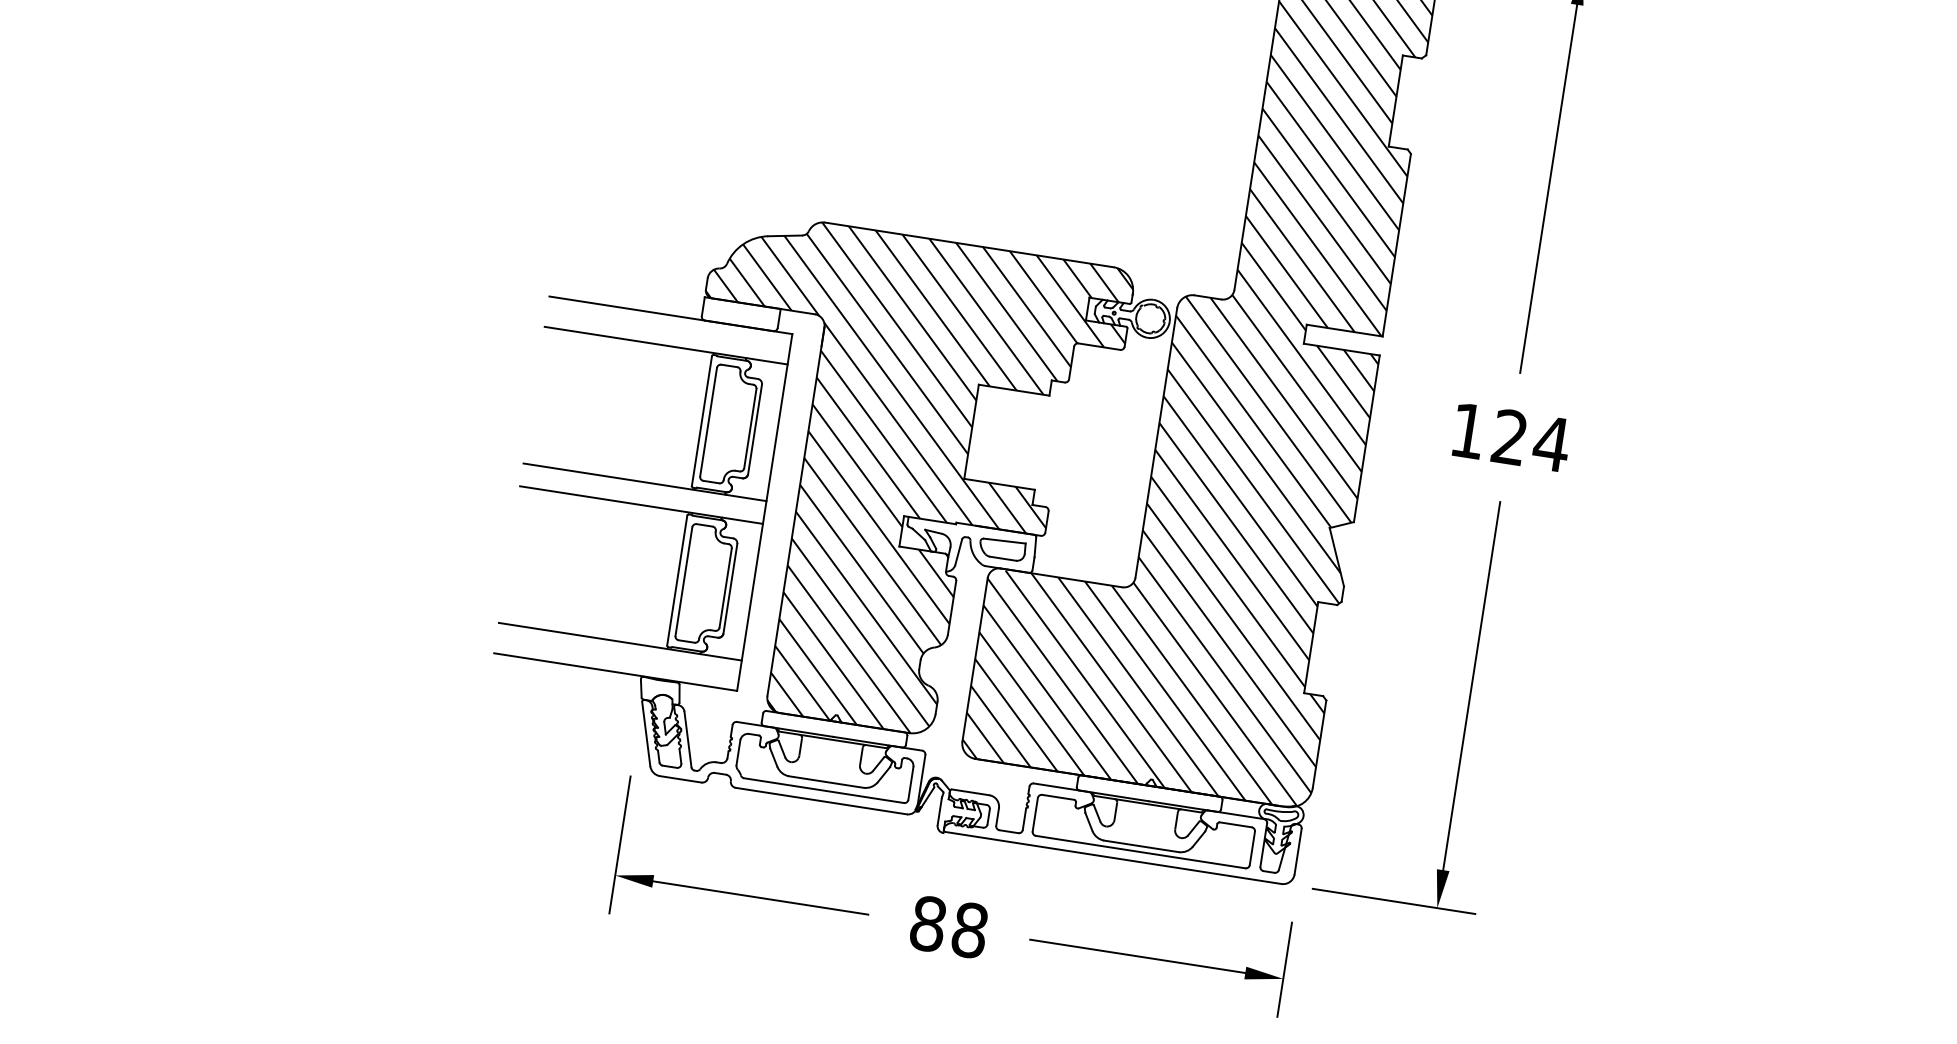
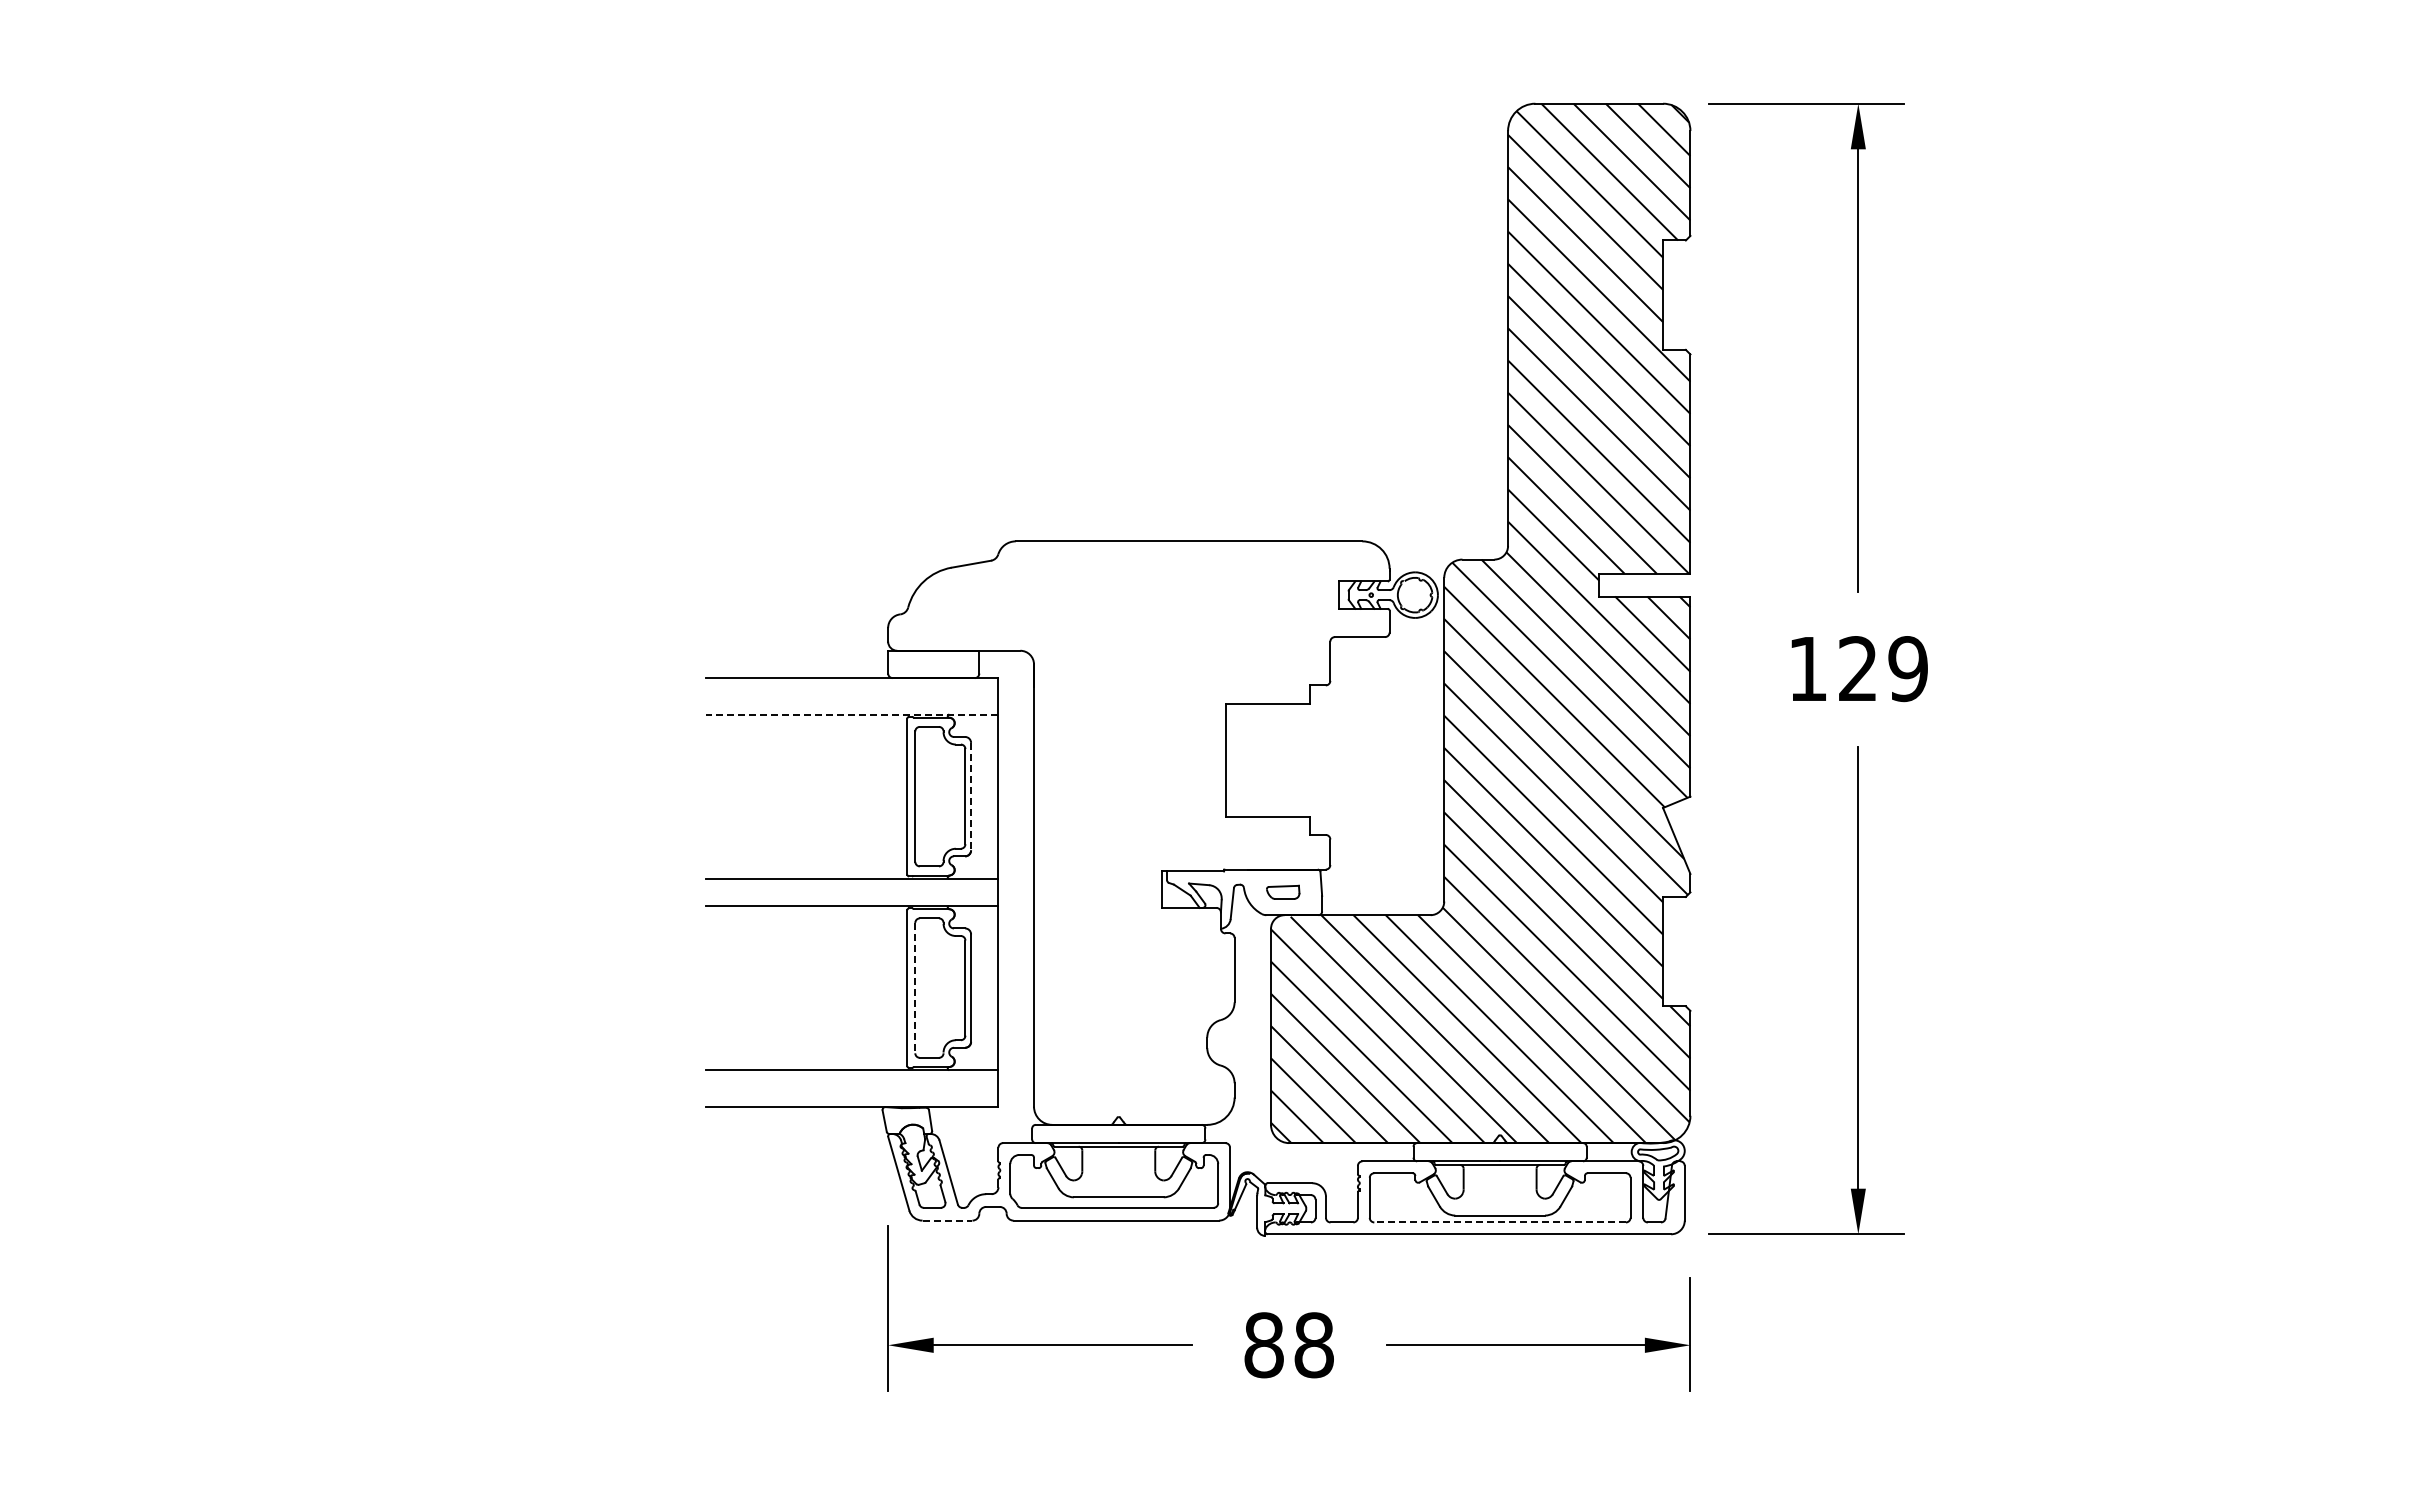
line: (666, 345) -> (851, 714), solid -> dashed
line: (755, 429) -> (971, 796), solid -> dashed
text: (1551, 444) -> (1907, 669), 124 -> 129
hatch: (889, 480) -> (1138, 832), removed
part: (1002, 549) -> (1283, 892), size x0.6
line: (684, 581) -> (915, 988), solid -> dashed
line: (680, 779) -> (947, 1220), solid -> dashed
line: (1140, 852) -> (1500, 1222), solid -> dashed

